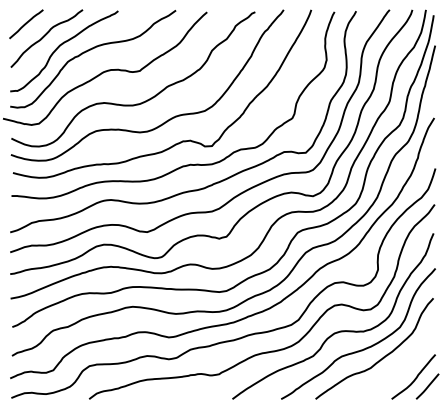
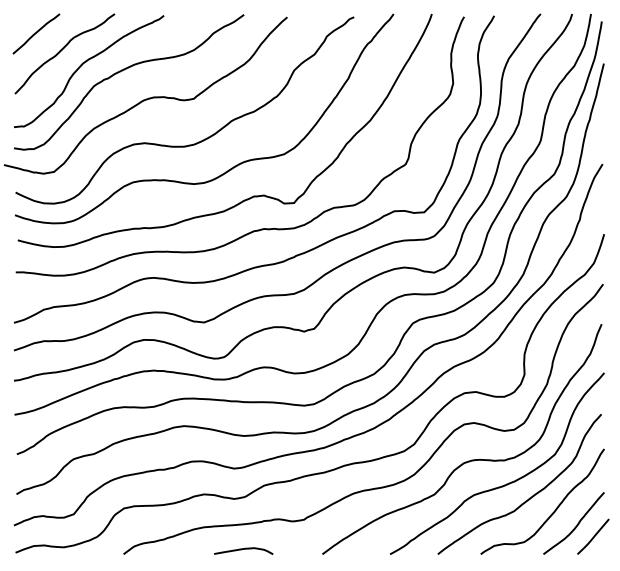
curve: (400, 366) -> (555, 508), added
curve: (175, 395) -> (243, 549), added

